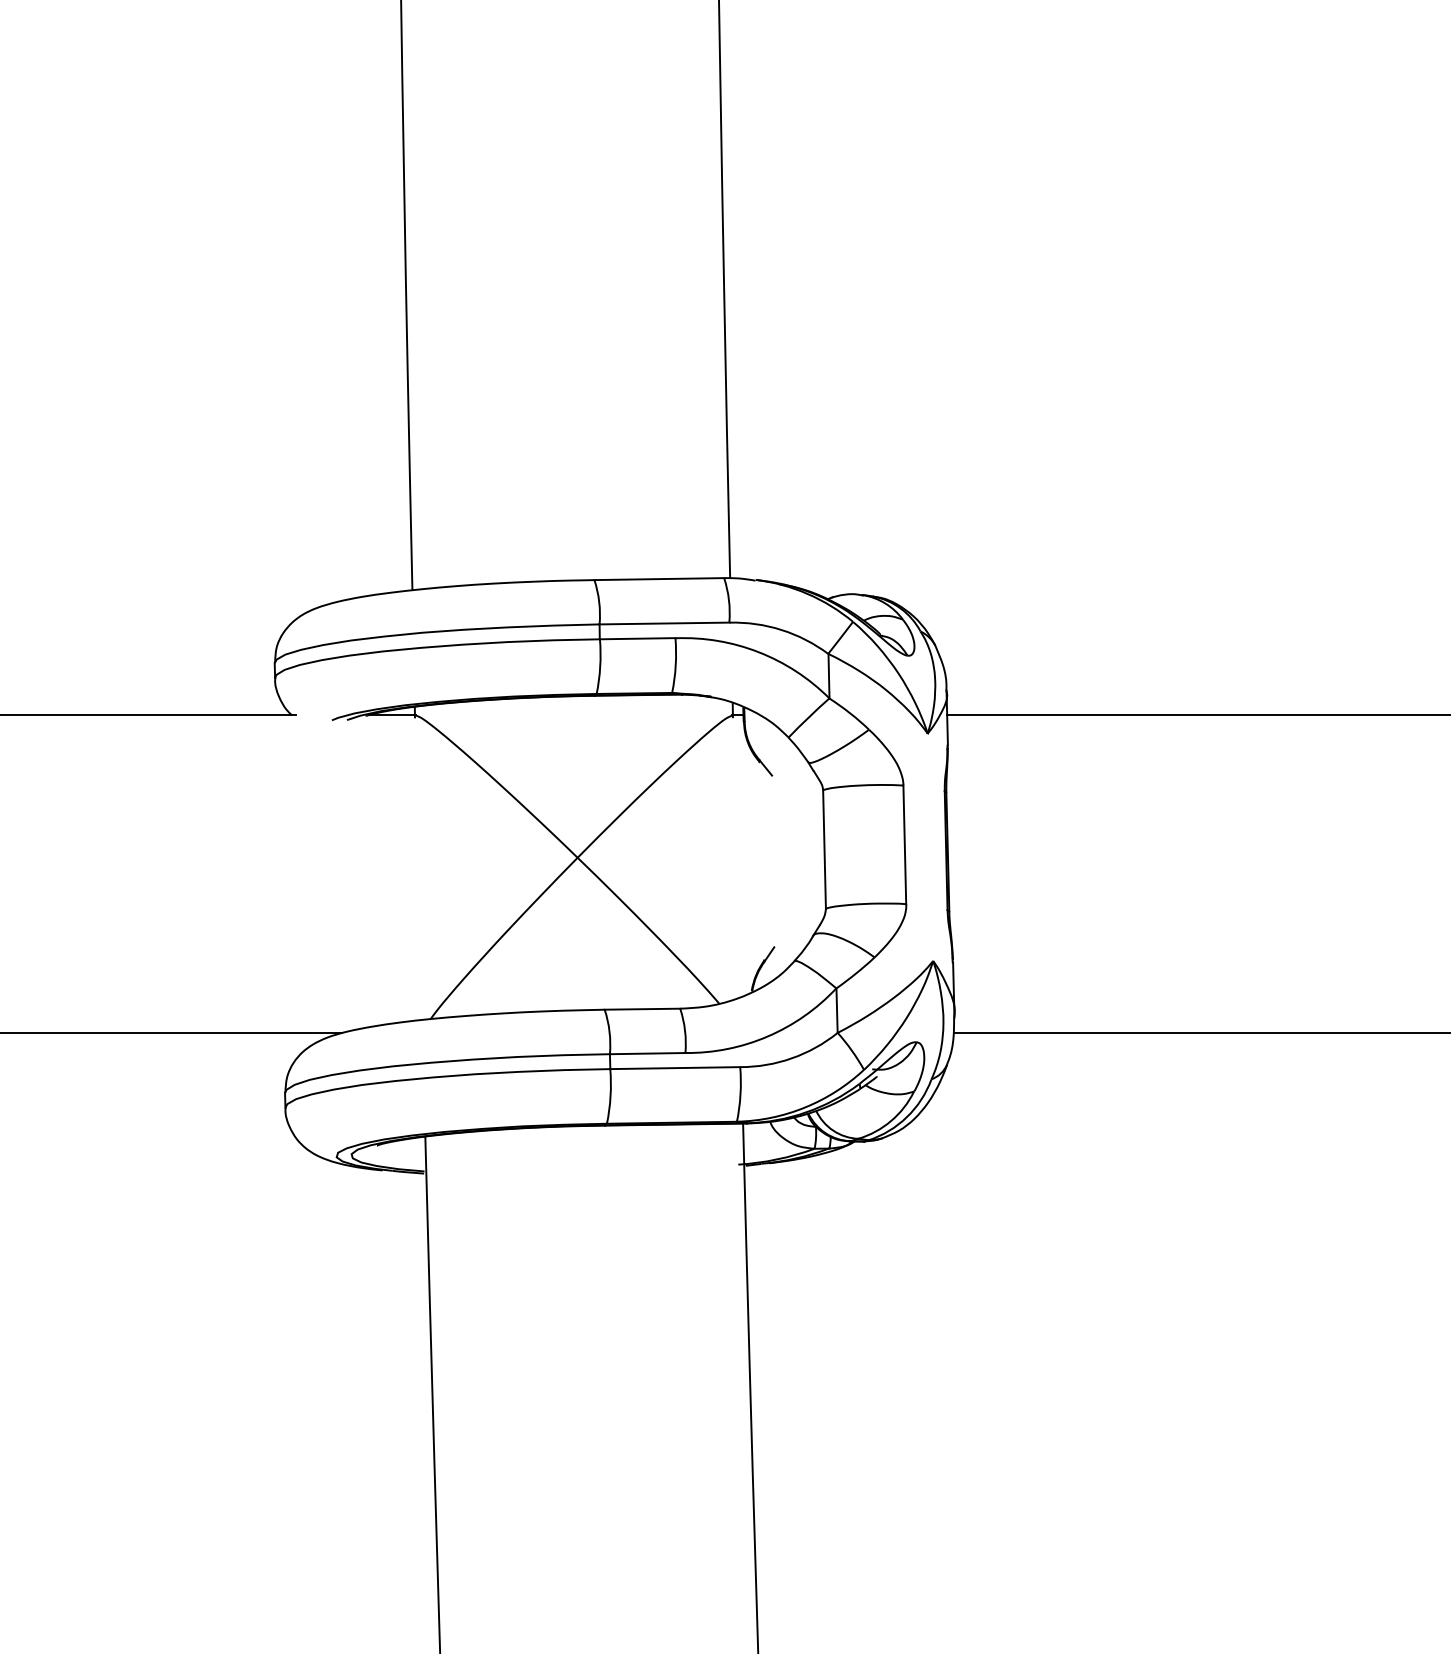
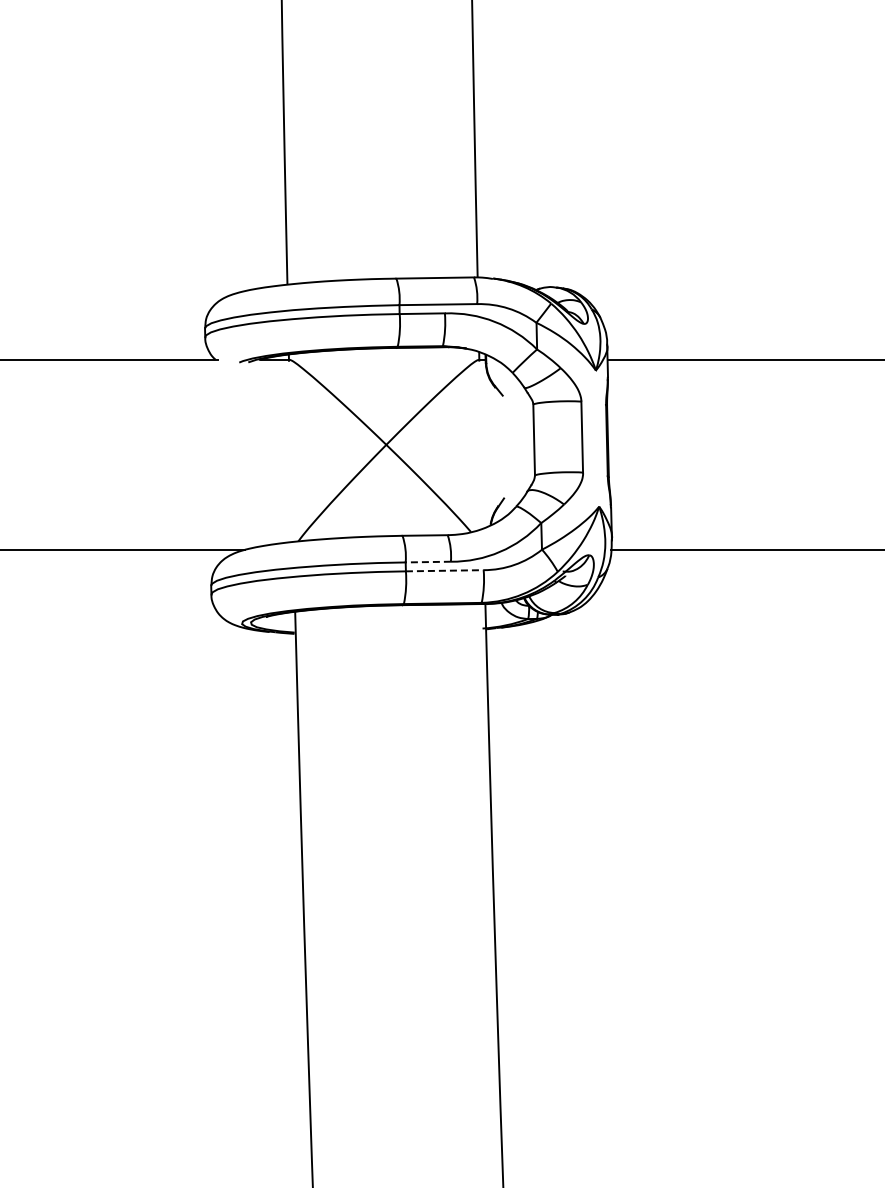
line: (648, 1054) -> (428, 562), solid -> dashed
line: (674, 1067) -> (444, 570), solid -> dashed

